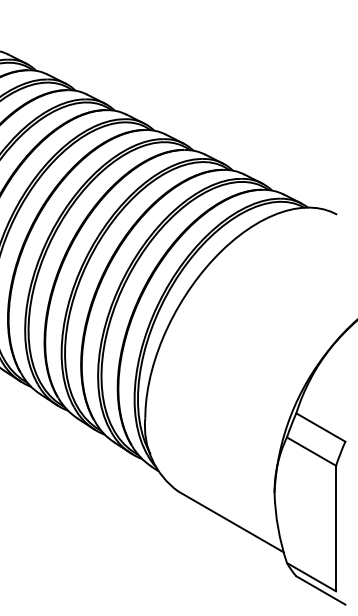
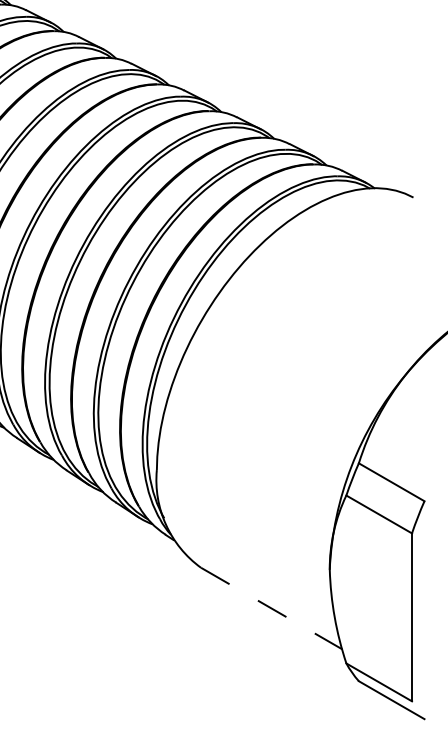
line: (231, 521) -> (272, 607), solid -> dashed

